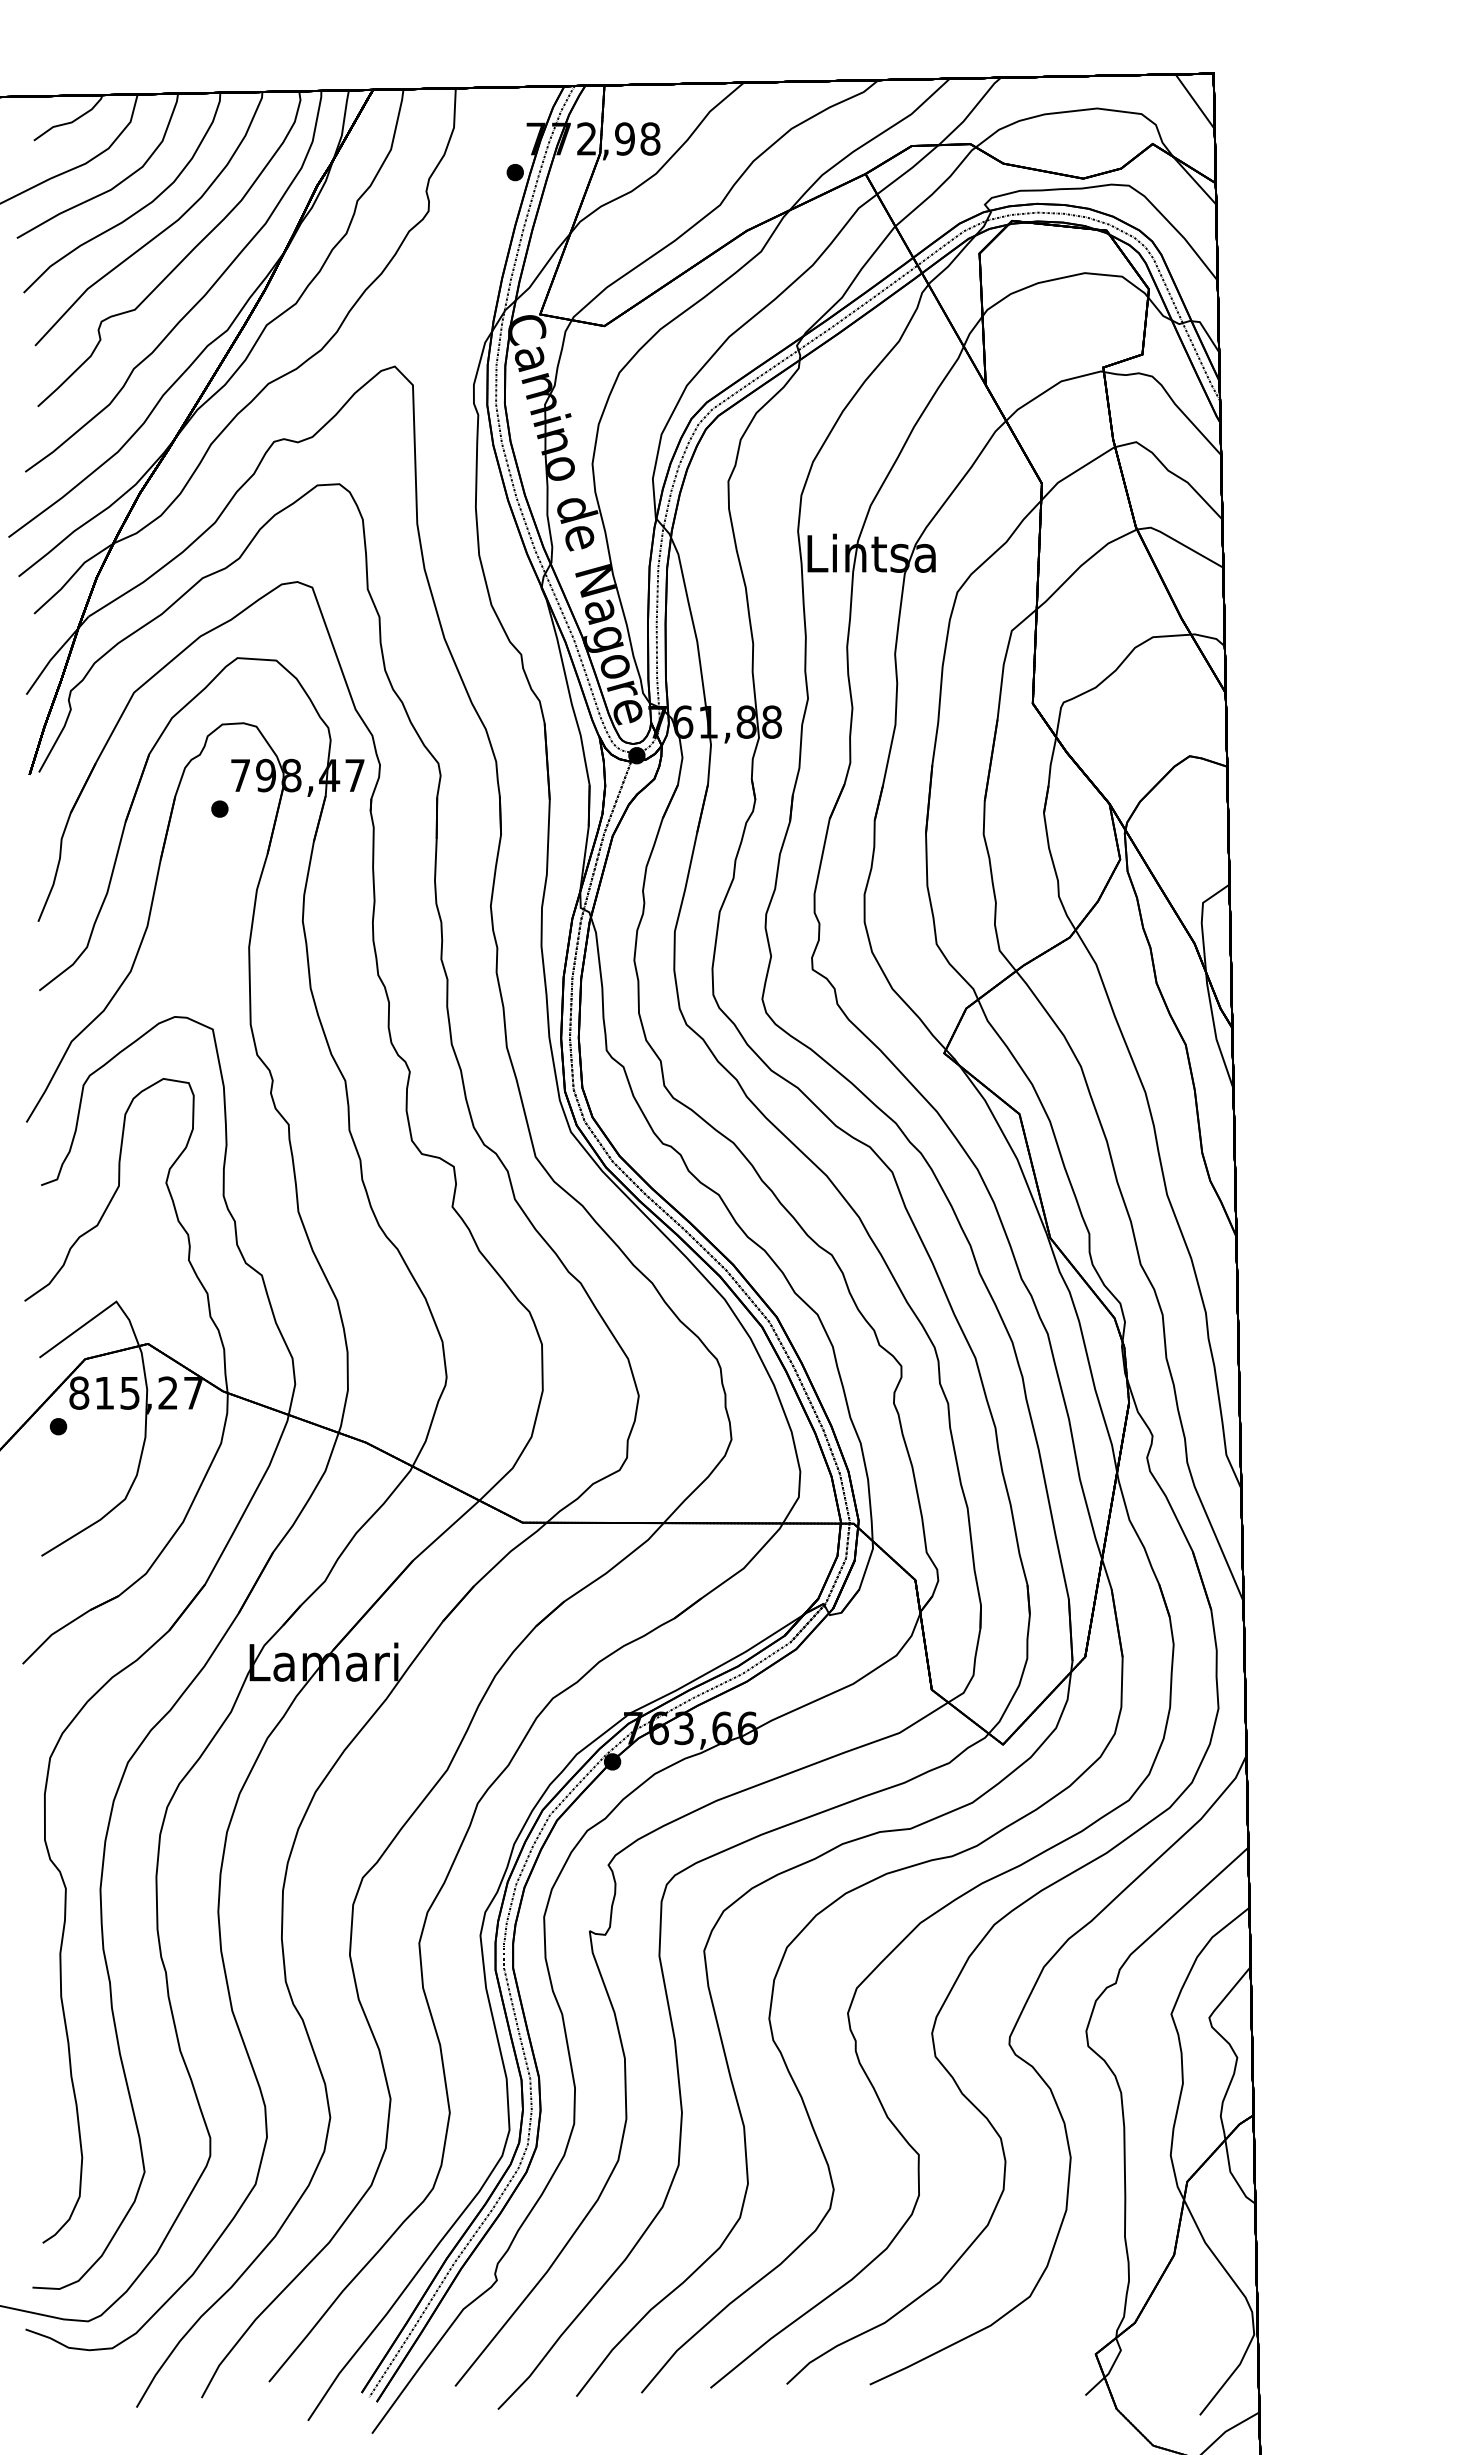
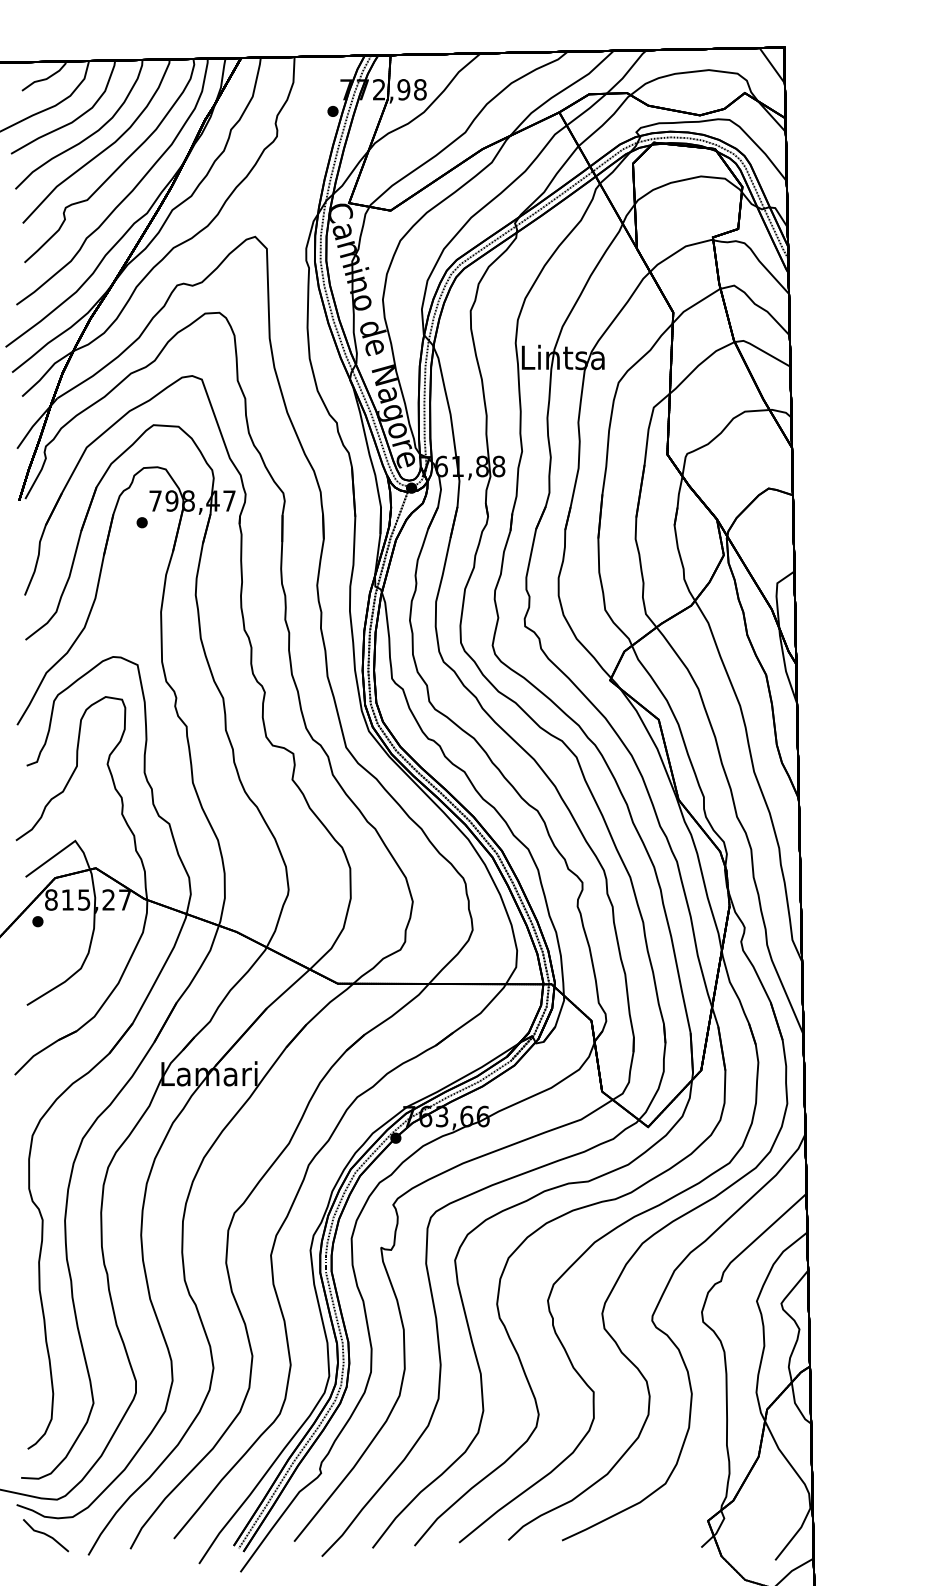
line: (71, 2376) -> (46, 1535), added

